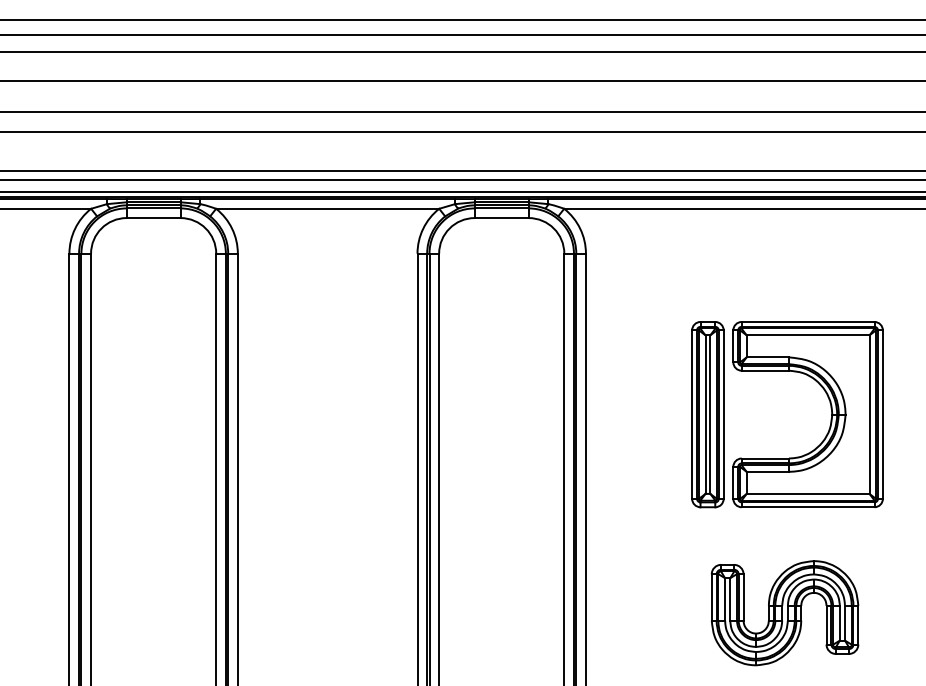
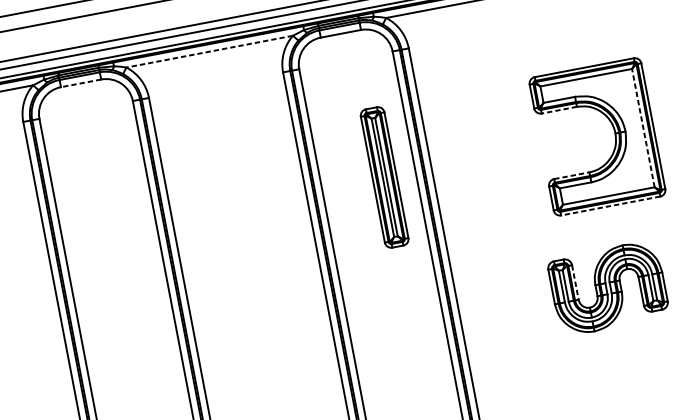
line: (327, 208) -> (209, 51), solid -> dashed
line: (153, 218) -> (81, 83), solid -> dashed
line: (765, 370) -> (559, 110), solid -> dashed
part: (707, 414) -> (384, 177), moved
line: (869, 414) -> (643, 128), solid -> dashed
line: (765, 458) -> (571, 175), solid -> dashed
line: (807, 507) -> (610, 206), solid -> dashed
line: (743, 597) -> (575, 282), solid -> dashed

